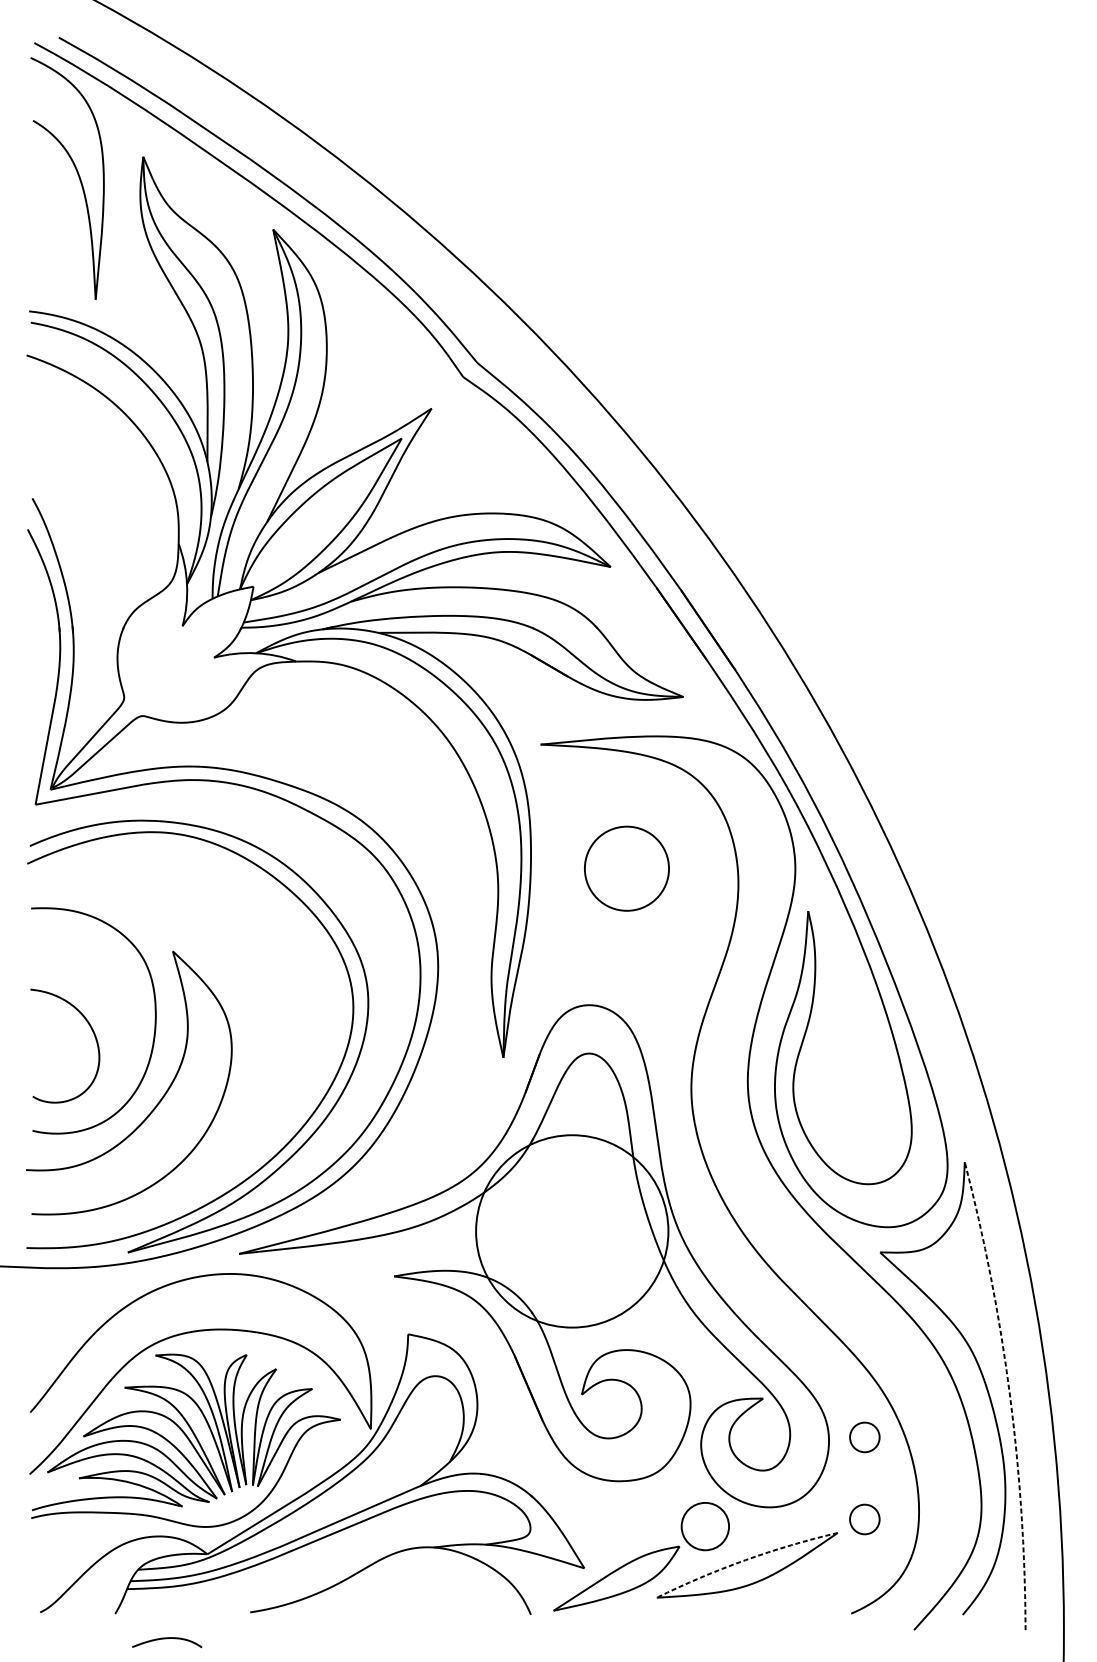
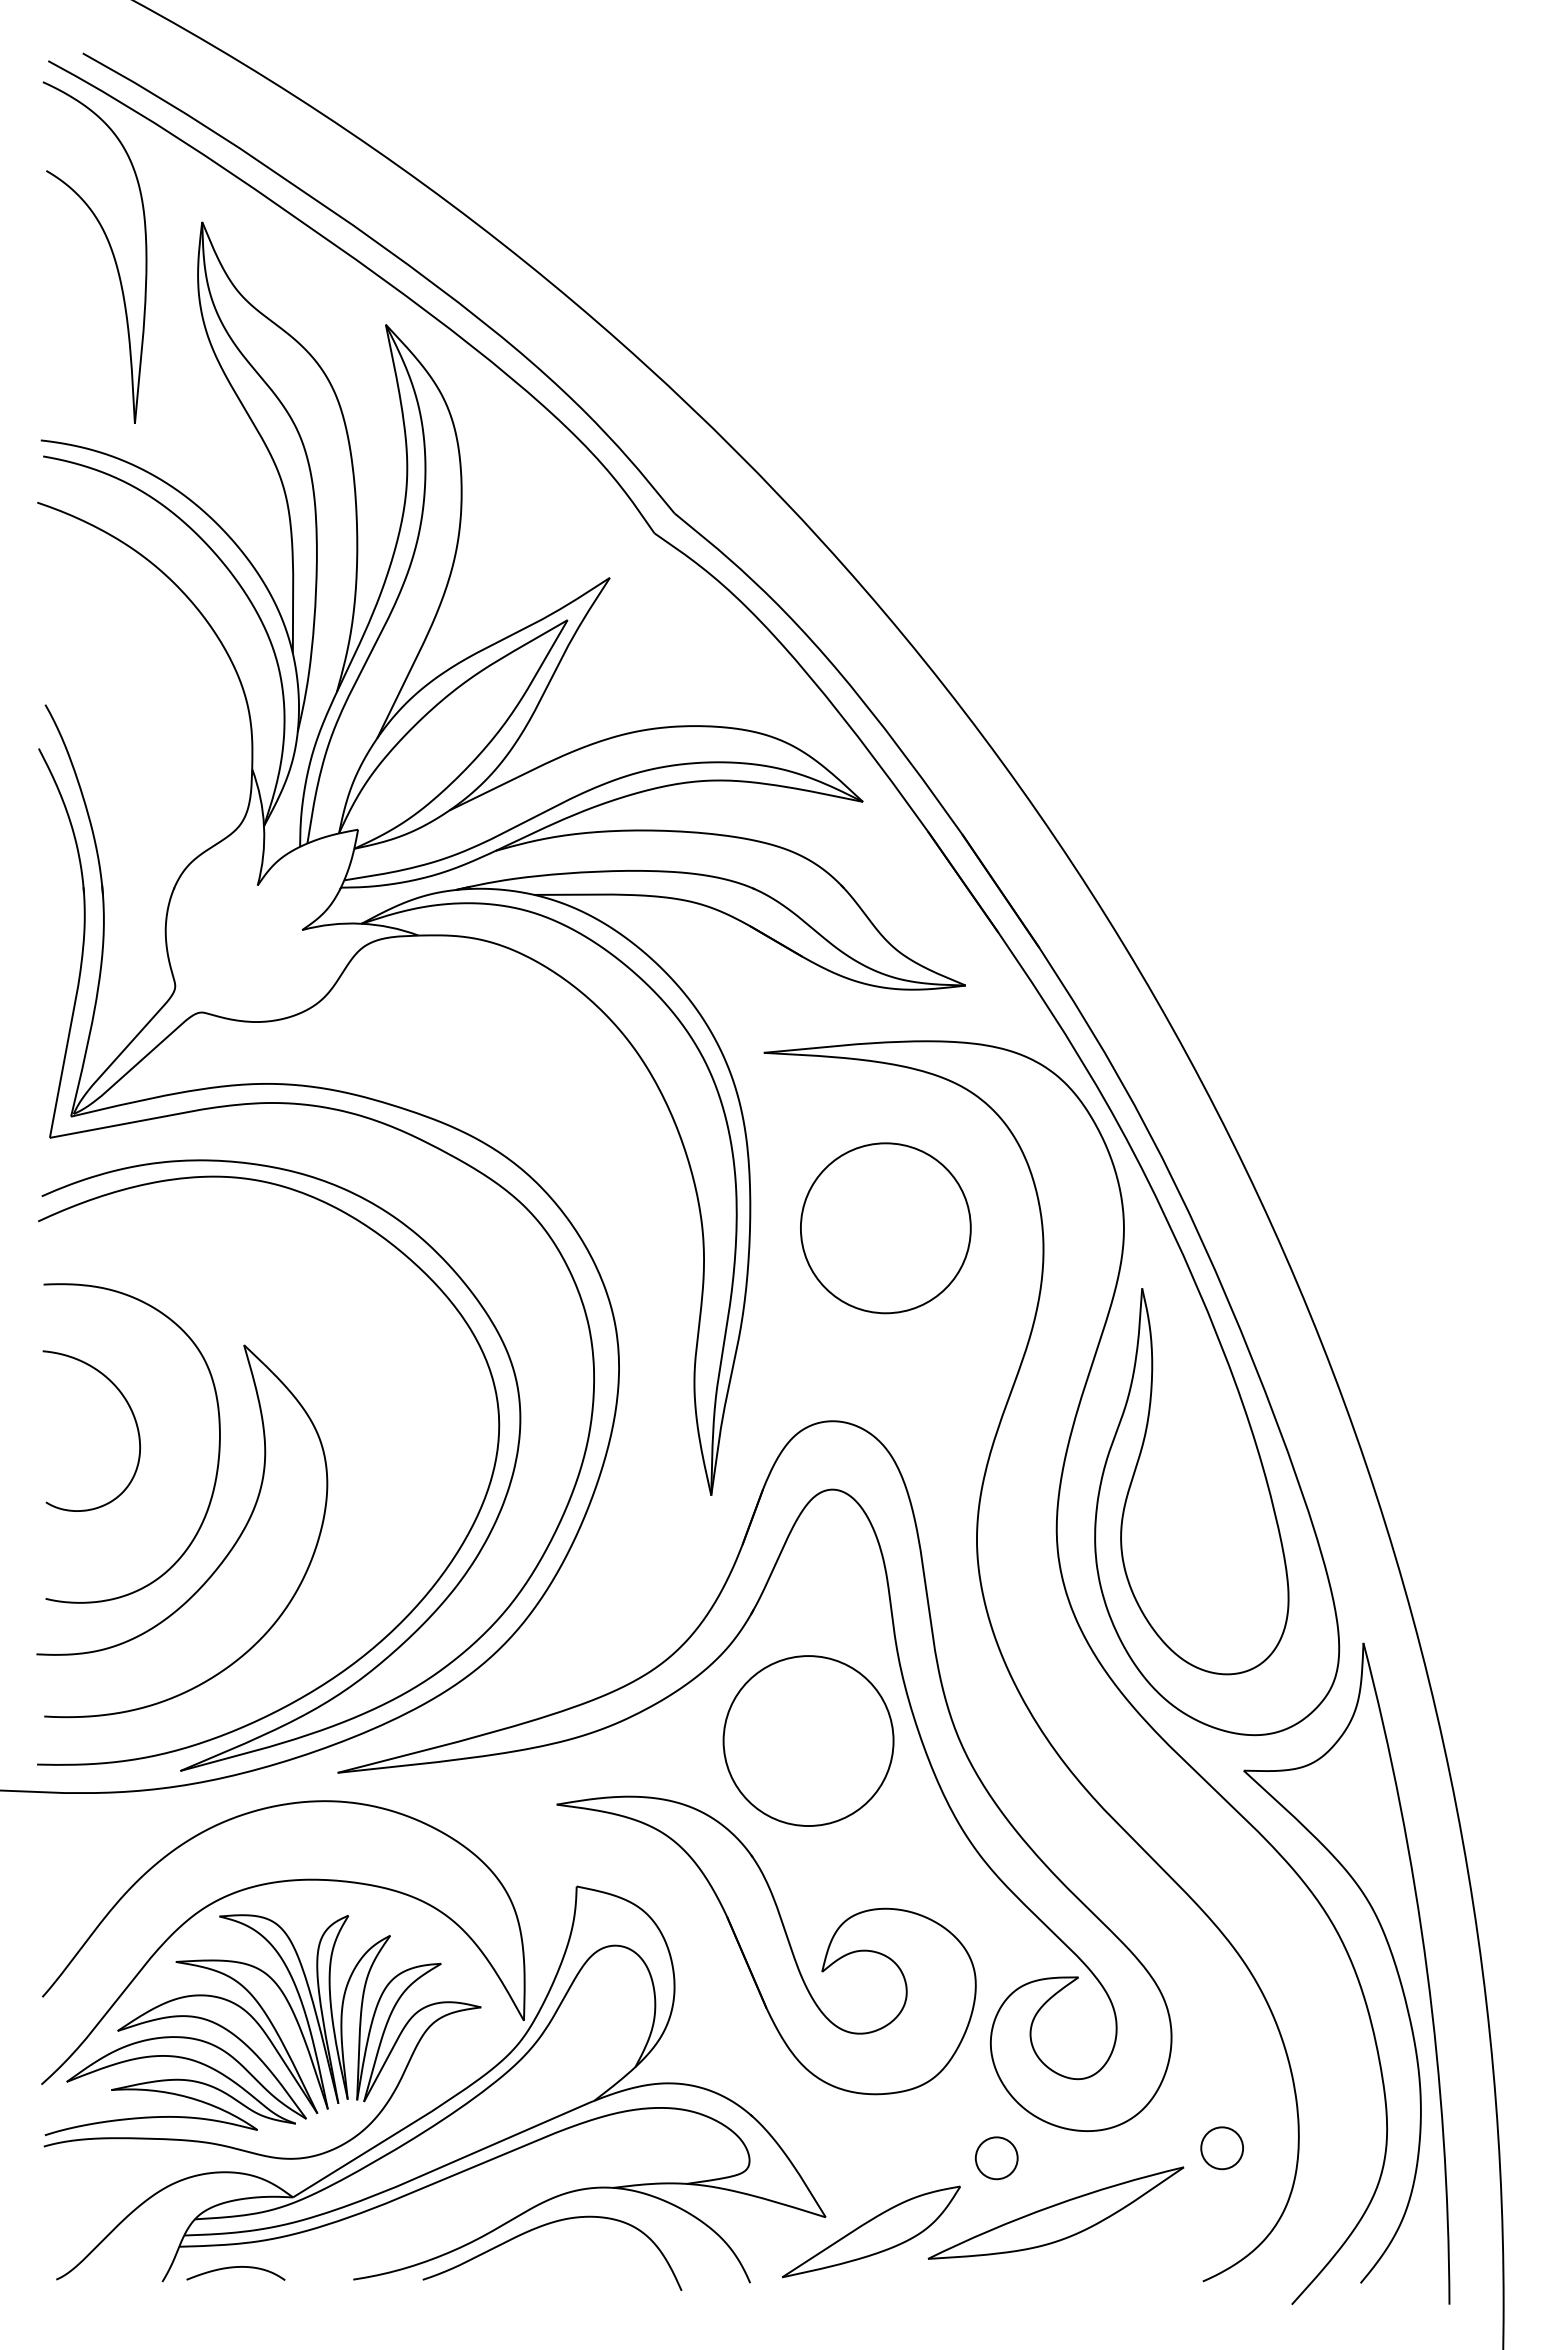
circle: (626, 868) -> (885, 1228), size x1.43
curve: (93, 1035) -> (132, 1415), moved
circle: (572, 1231) -> (808, 1741), size x0.62
arc: (1010, 1394) -> (1427, 1971), dashed -> solid
circle: (864, 1437) -> (1221, 2032), removed
circle: (705, 1526) -> (996, 2158), size x0.62
arc: (745, 1559) -> (1053, 2205), dashed -> solid
curve: (383, 1575) -> (541, 2227), added
curve: (166, 1639) -> (234, 2268), moved

